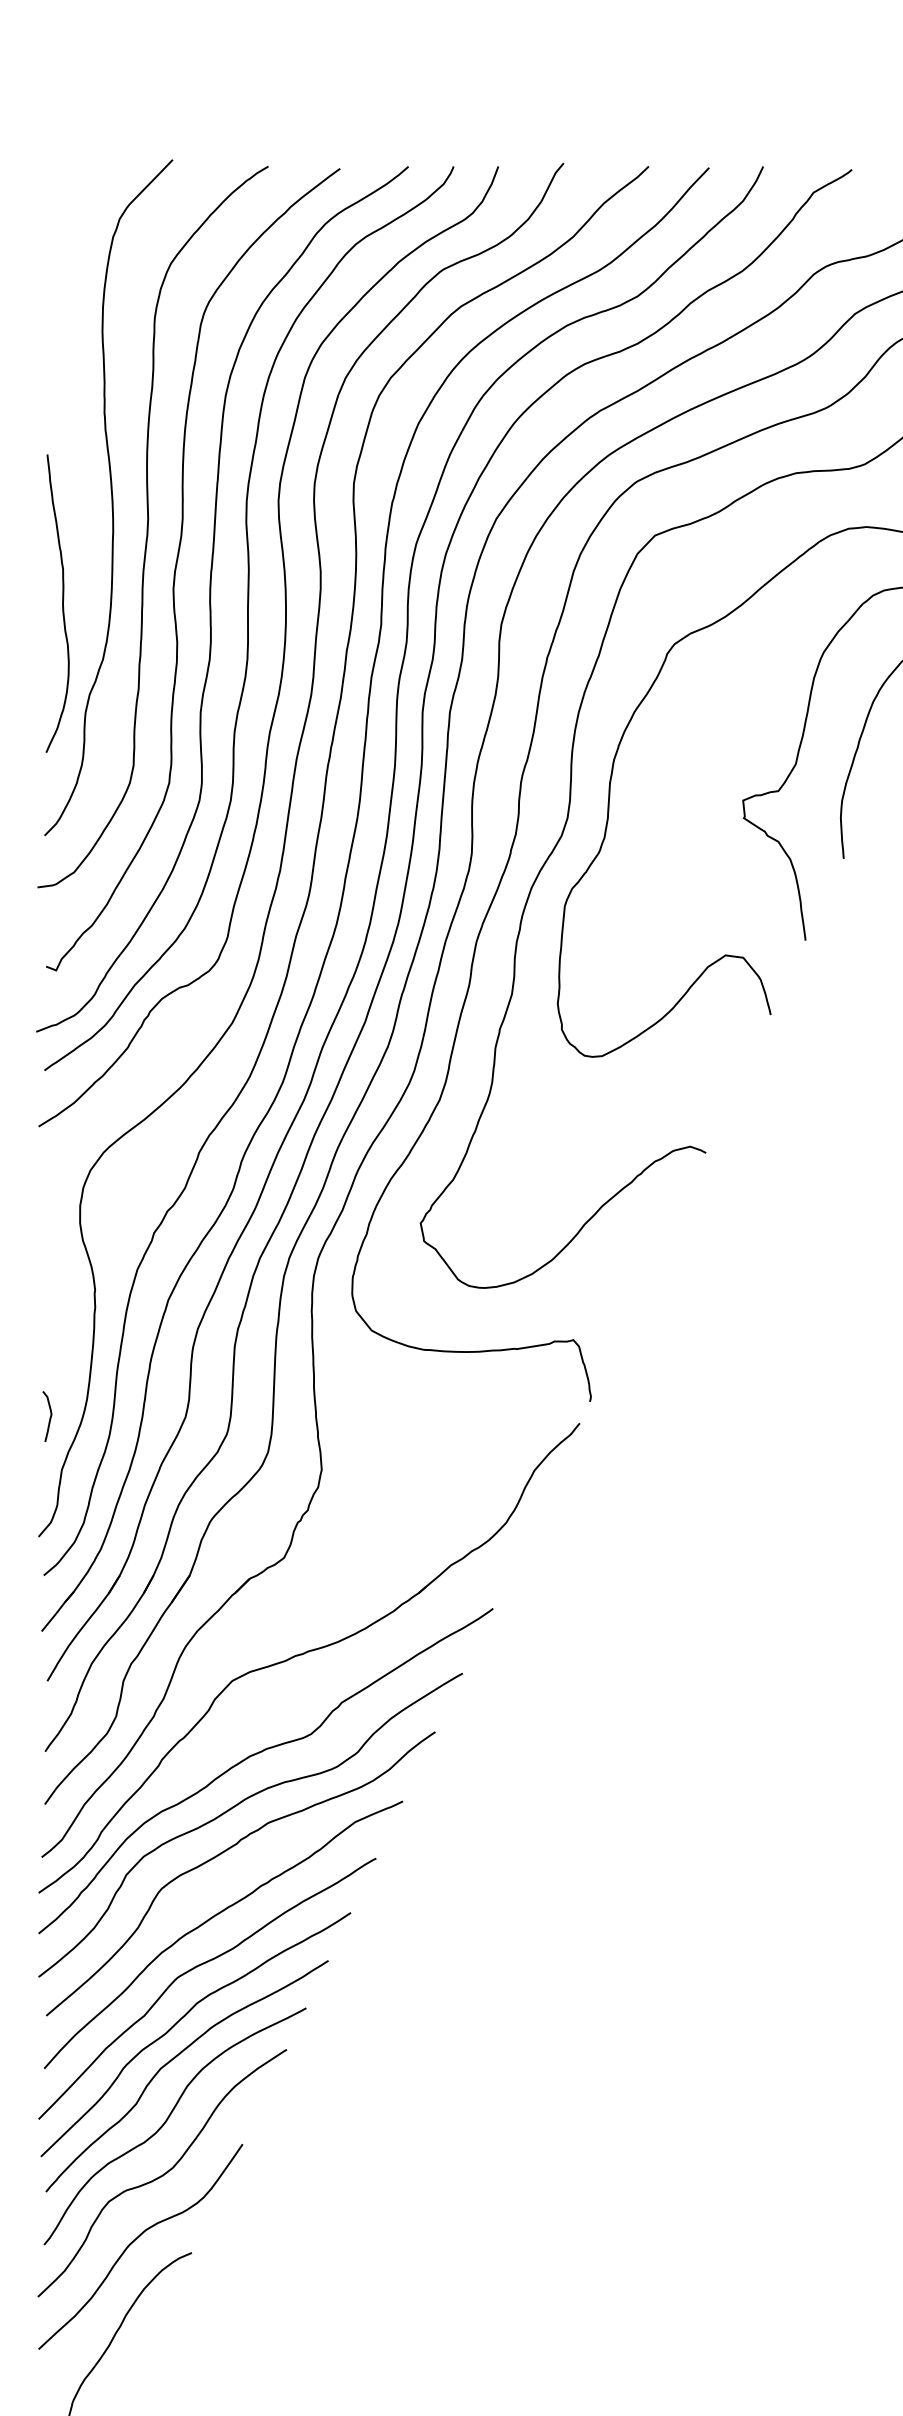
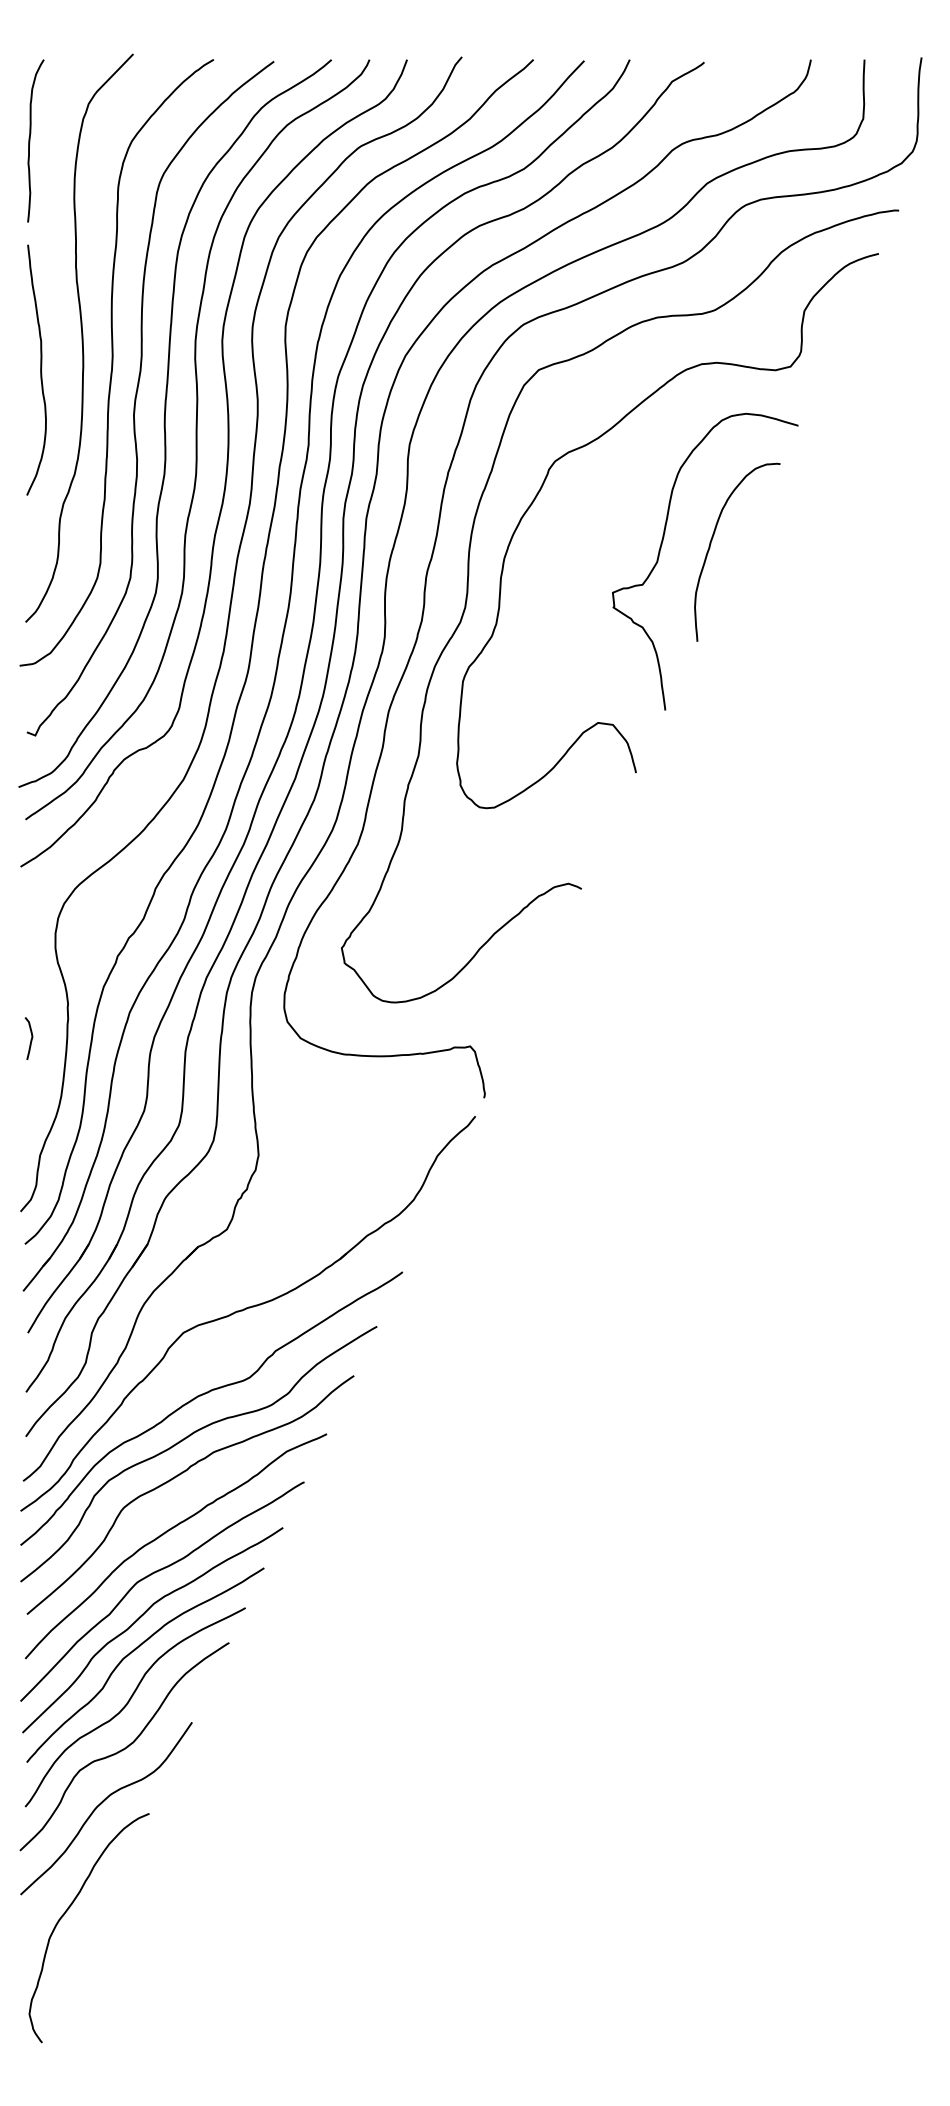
curve: (50, 262) -> (30, 140), added
curve: (62, 602) -> (40, 369), moved
curve: (49, 1417) -> (30, 1039), moved

